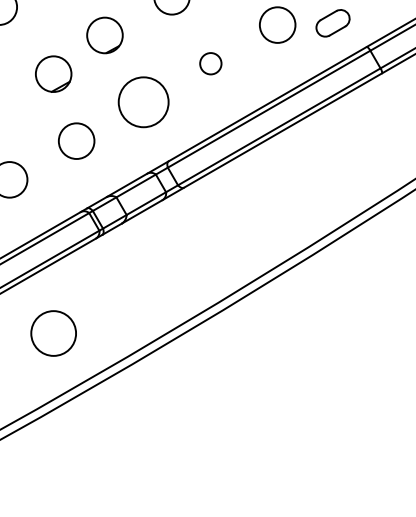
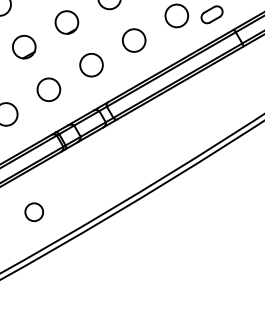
circle: (211, 63) -> (134, 40), size x1.67
part: (54, 73) -> (24, 46), moved
circle: (143, 102) -> (91, 65), size x0.71
circle: (54, 333) -> (34, 212), size x0.62

